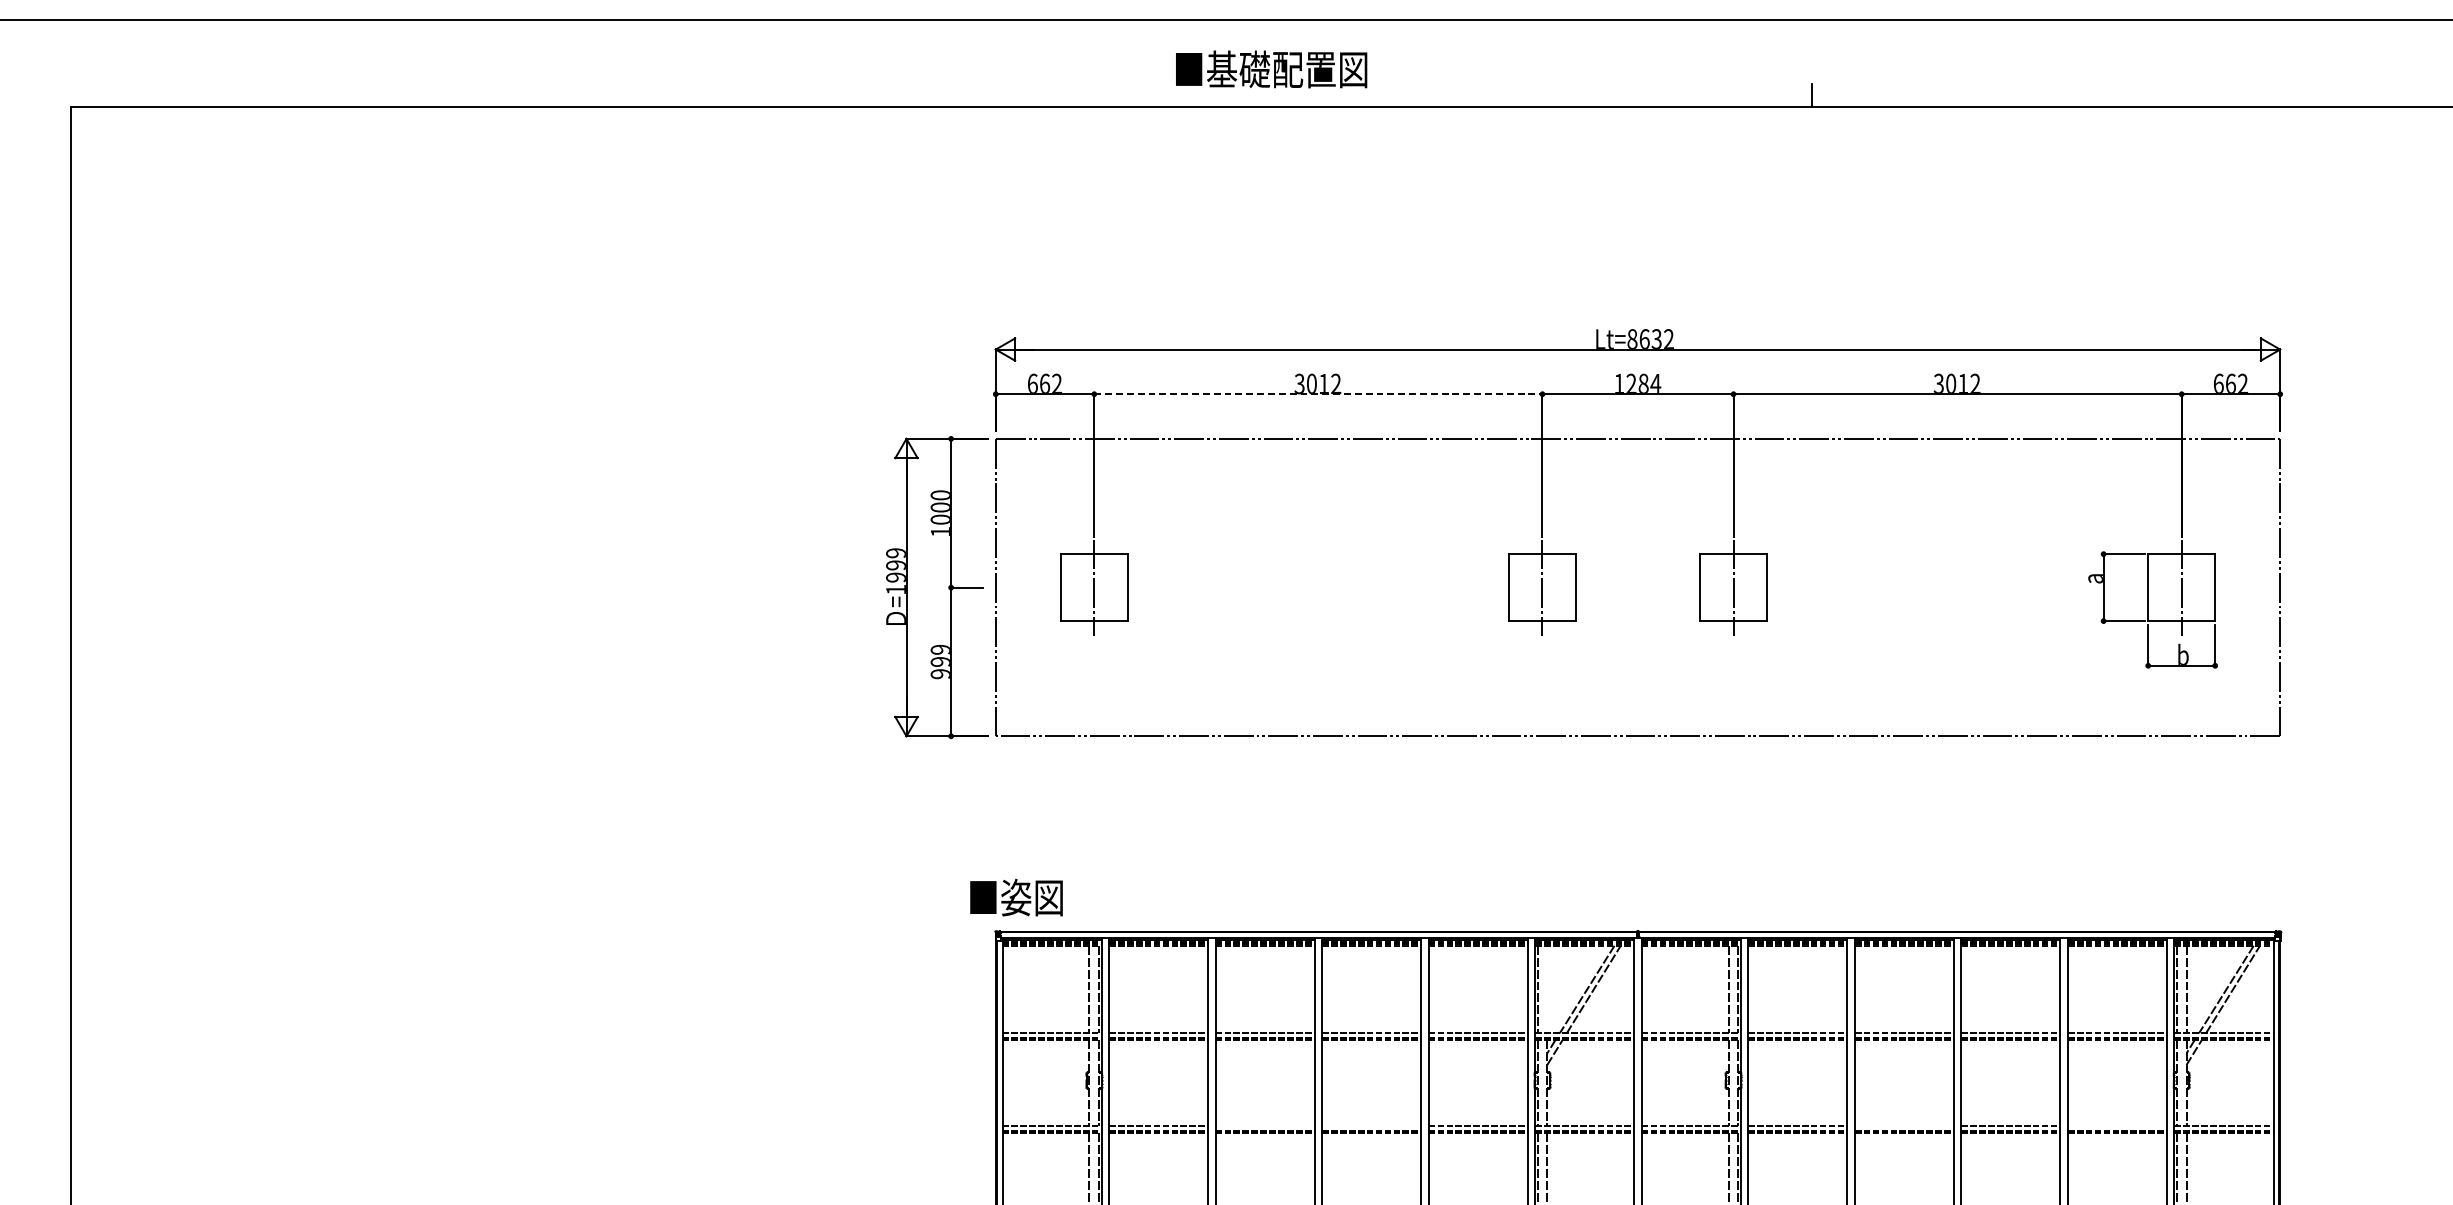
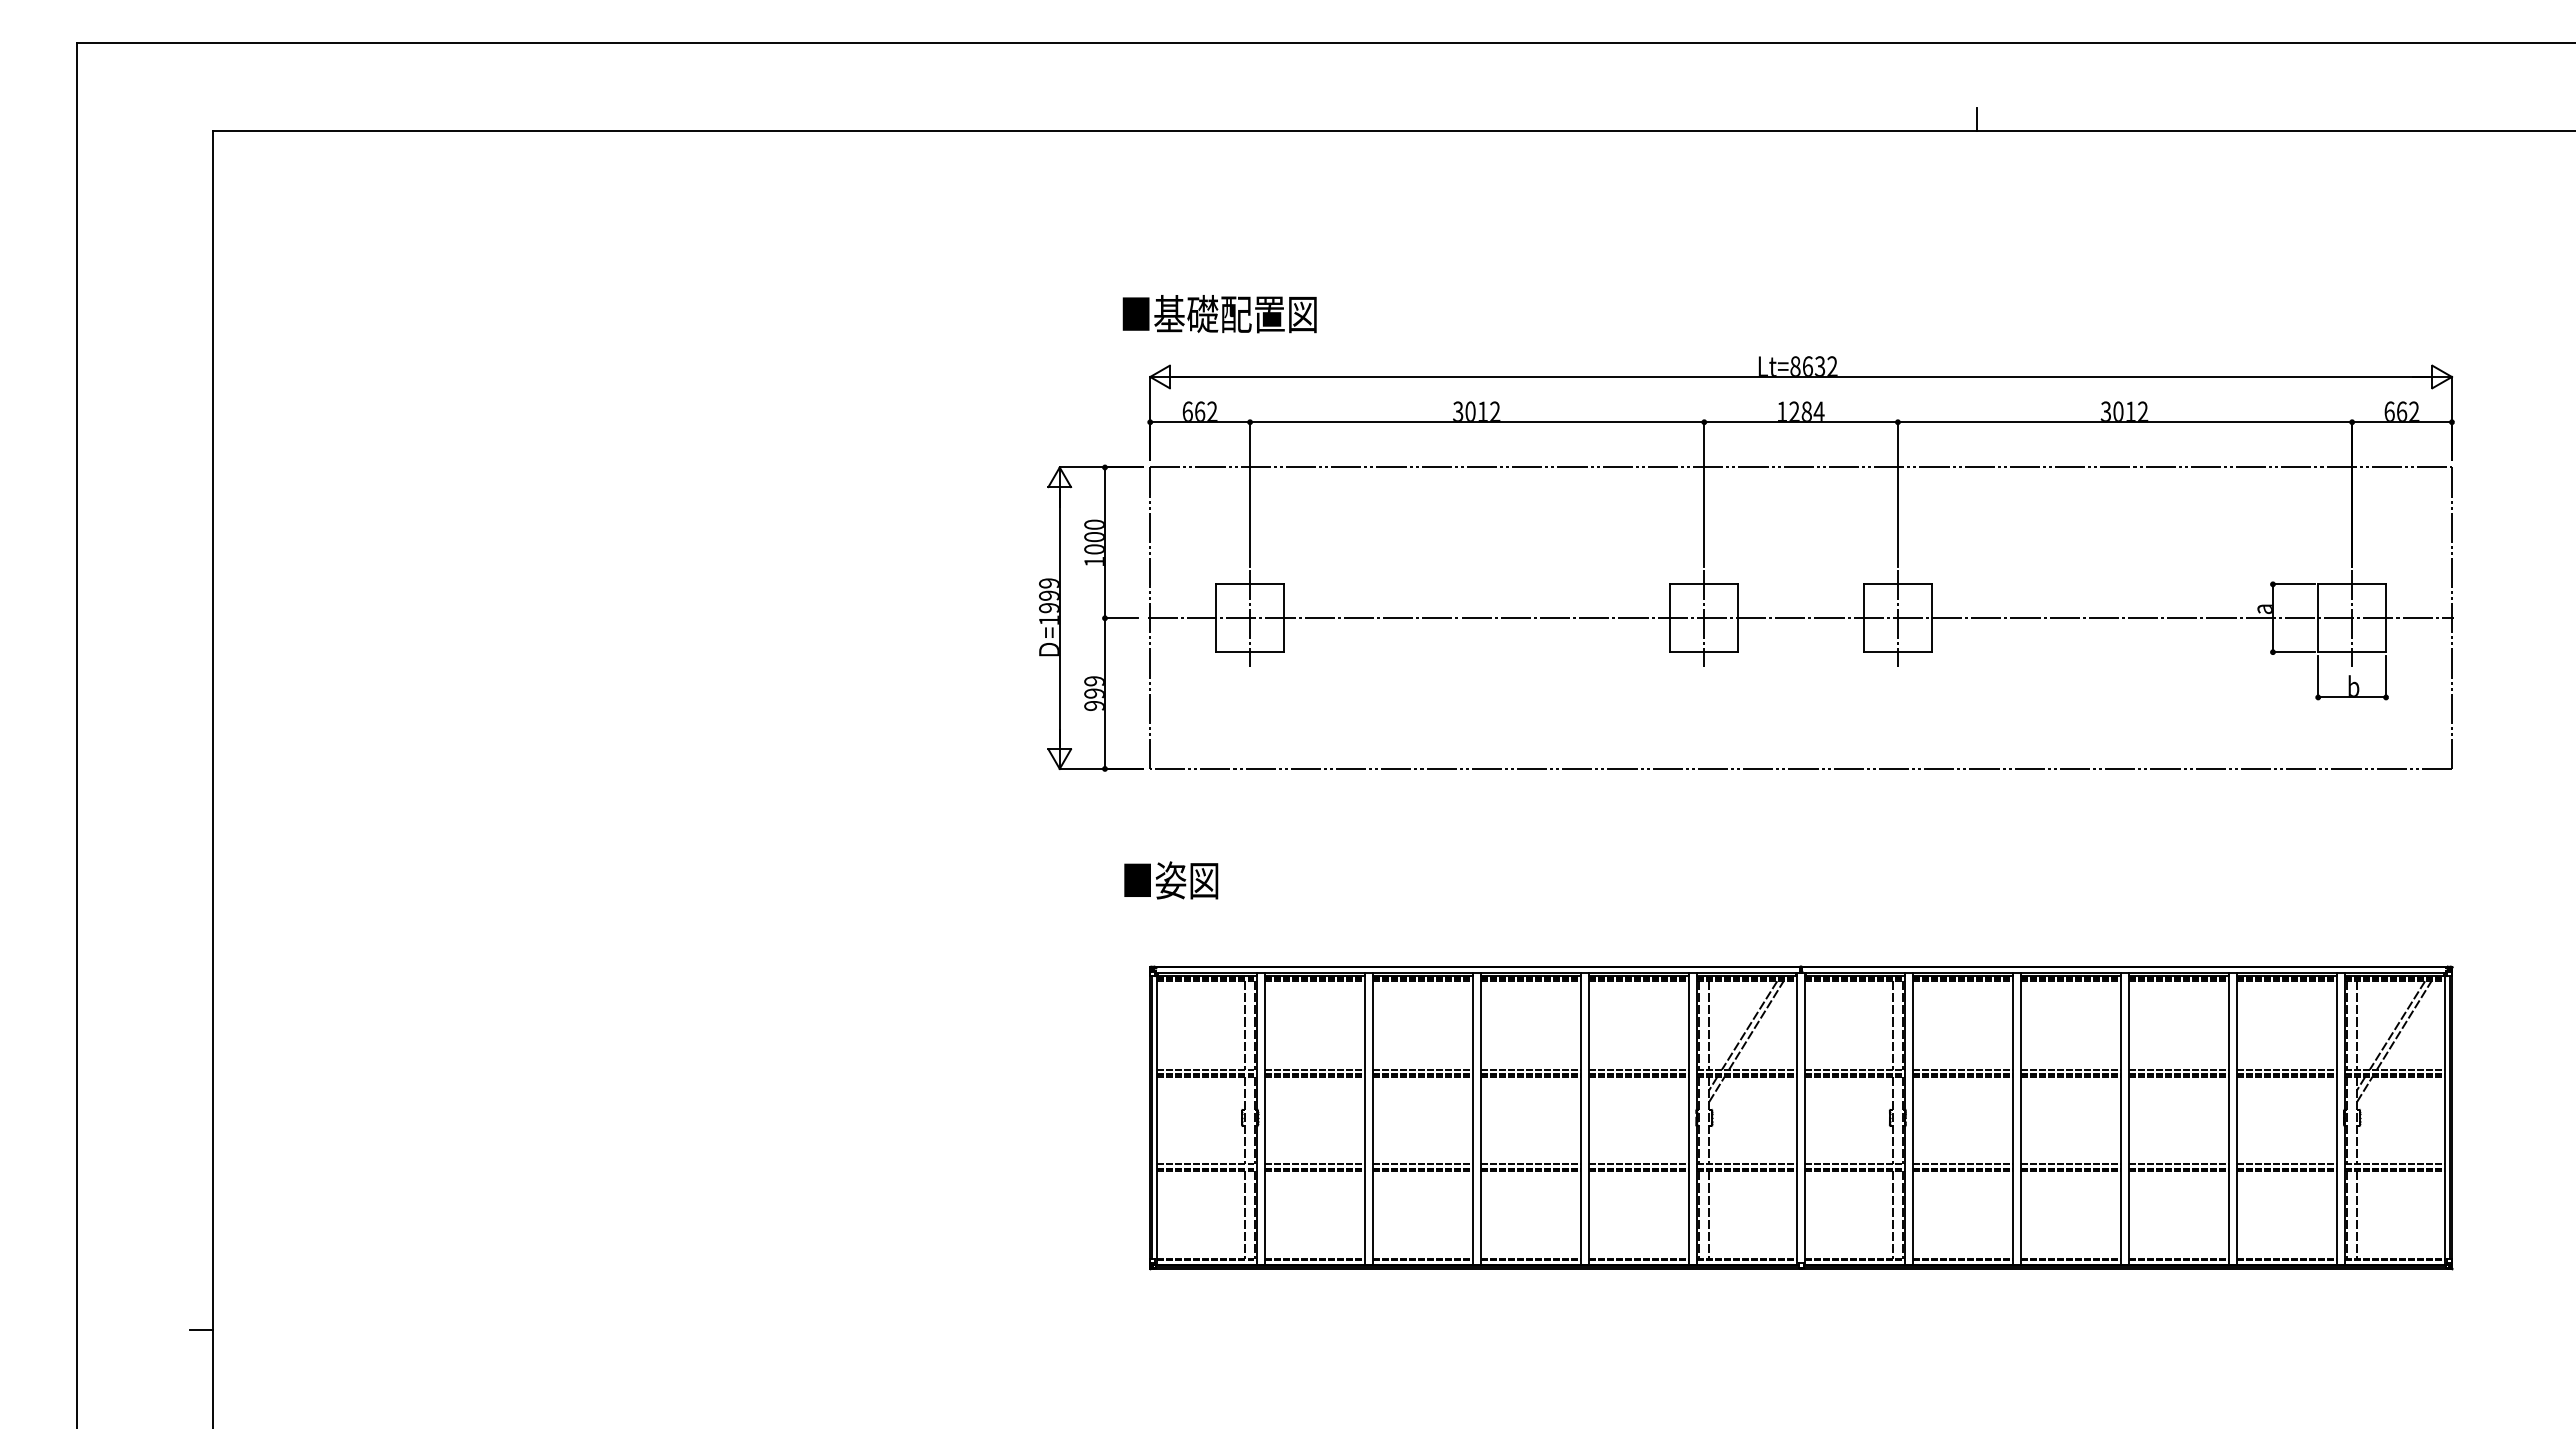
text: (1271, 69) -> (1219, 314), moved
line: (1318, 394) -> (1477, 422), dashed -> solid
line: (1637, 587) -> (1800, 618), added
text: (1016, 897) -> (1171, 880), moved
line: (1547, 989) -> (1709, 1025), added
line: (1264, 1126) -> (1422, 1164), added
line: (1371, 1126) -> (1530, 1164), added
line: (1903, 1126) -> (2070, 1164), added
line: (2116, 1126) -> (2286, 1164), added

